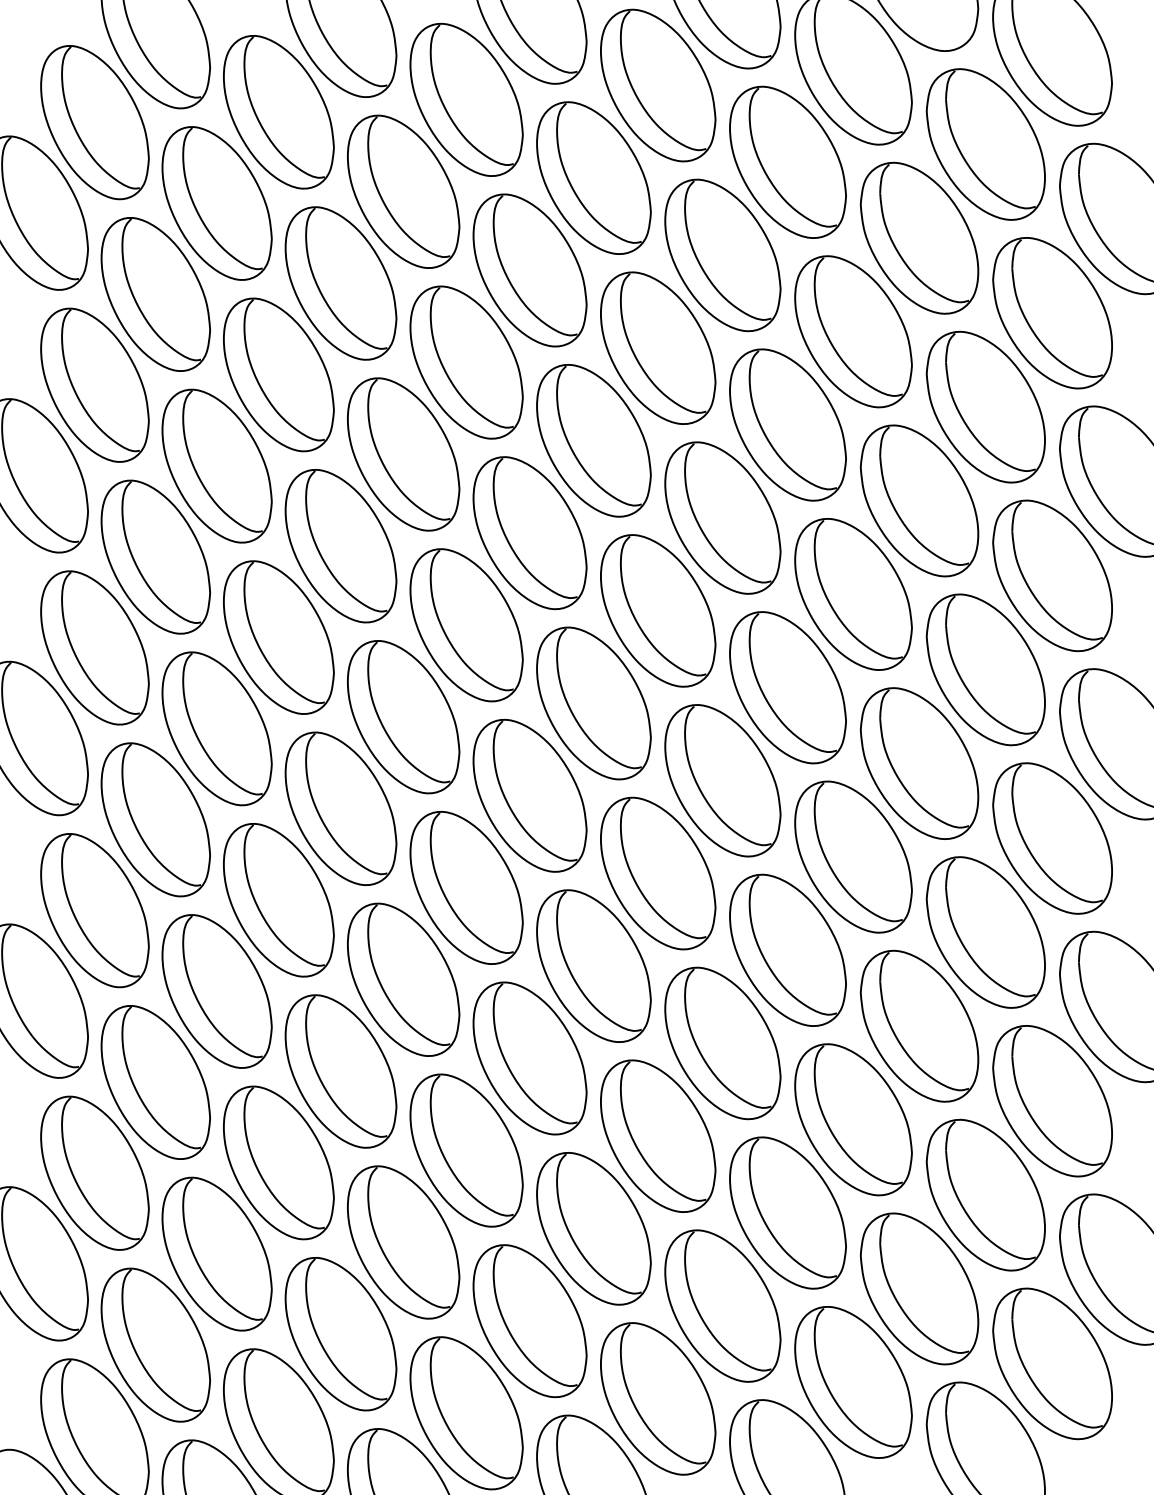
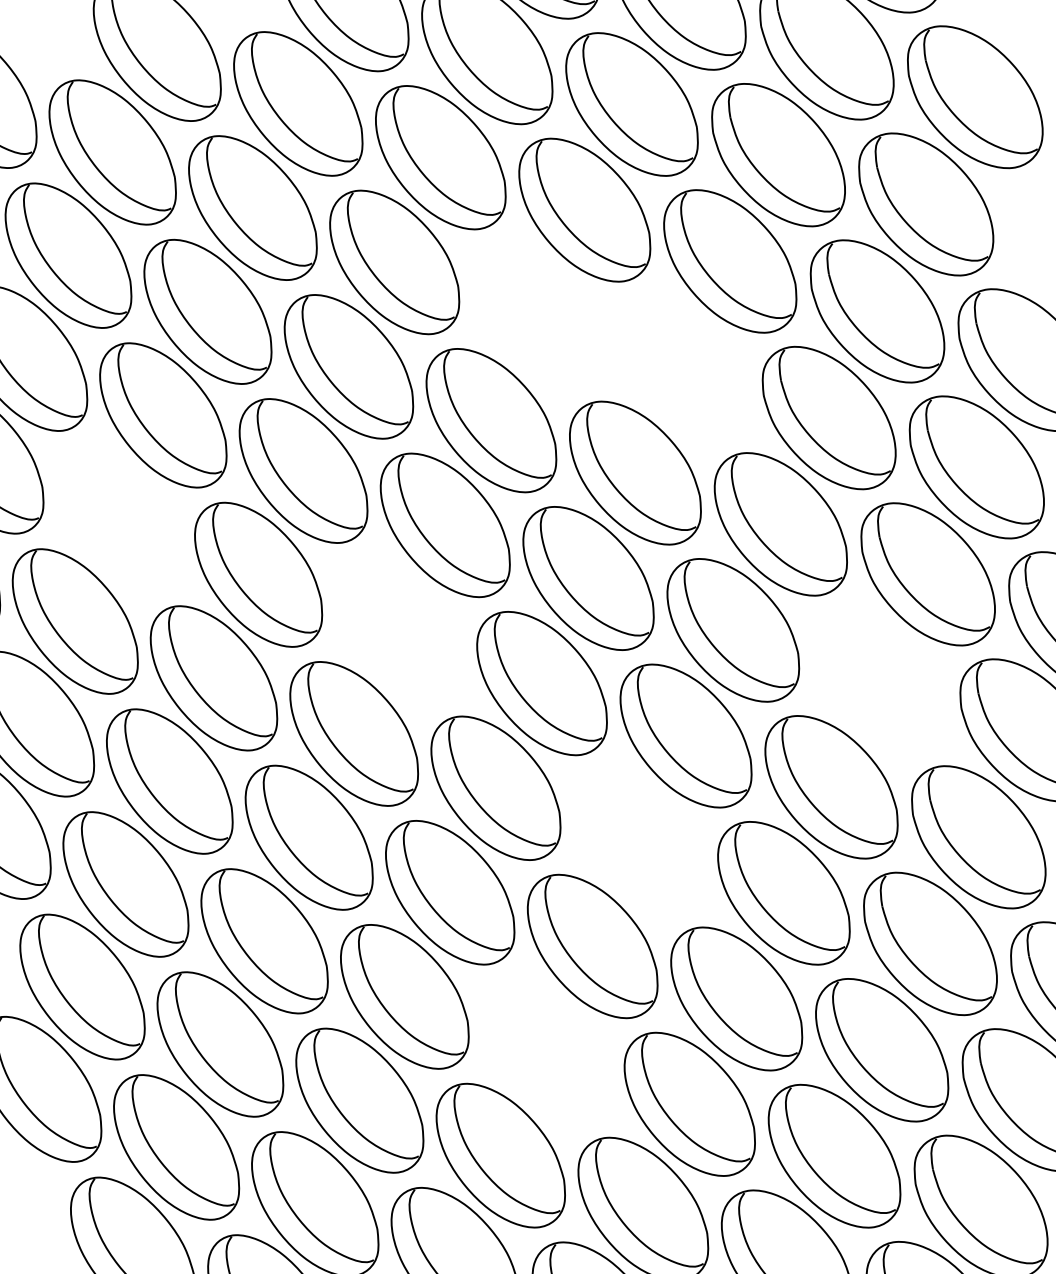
part: (658, 347) -> (538, 314), removed
part: (787, 424) -> (682, 366), removed
part: (216, 465) -> (118, 518), removed
part: (466, 625) -> (399, 630), removed
part: (919, 763) -> (879, 680), removed
part: (658, 873) -> (639, 841), removed
part: (529, 1058) -> (546, 1051), removed

